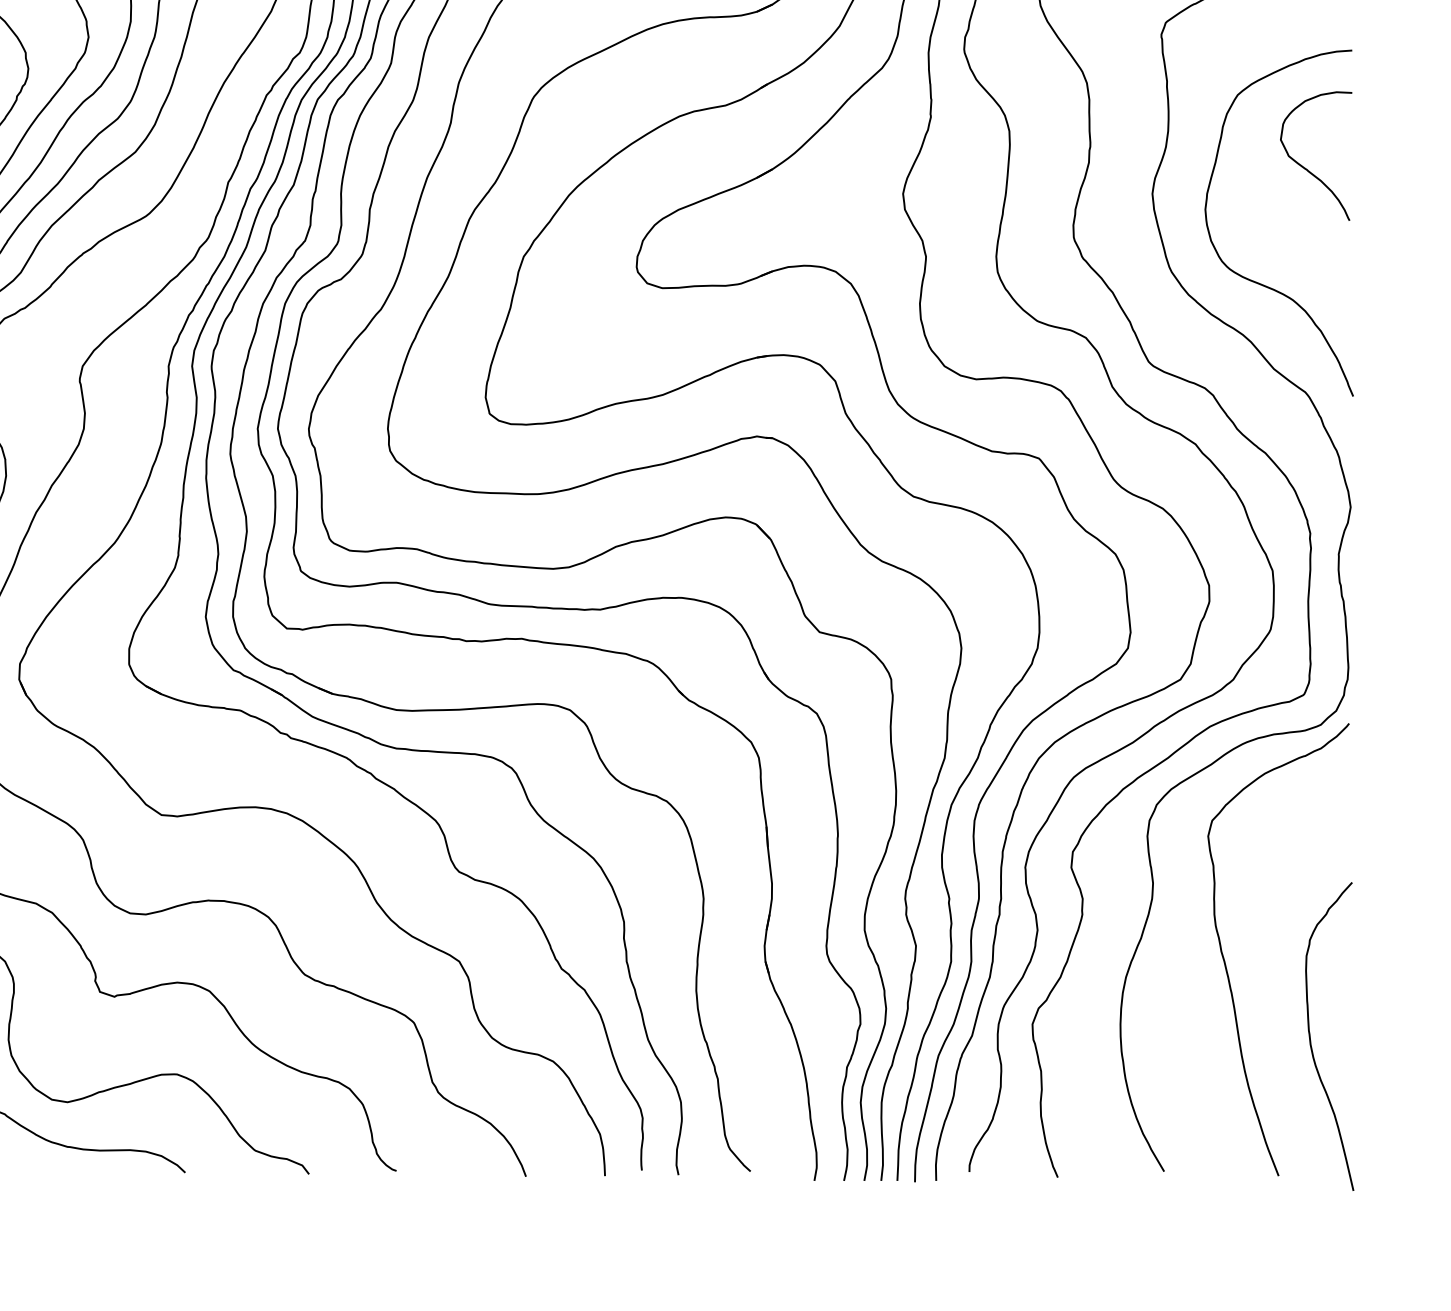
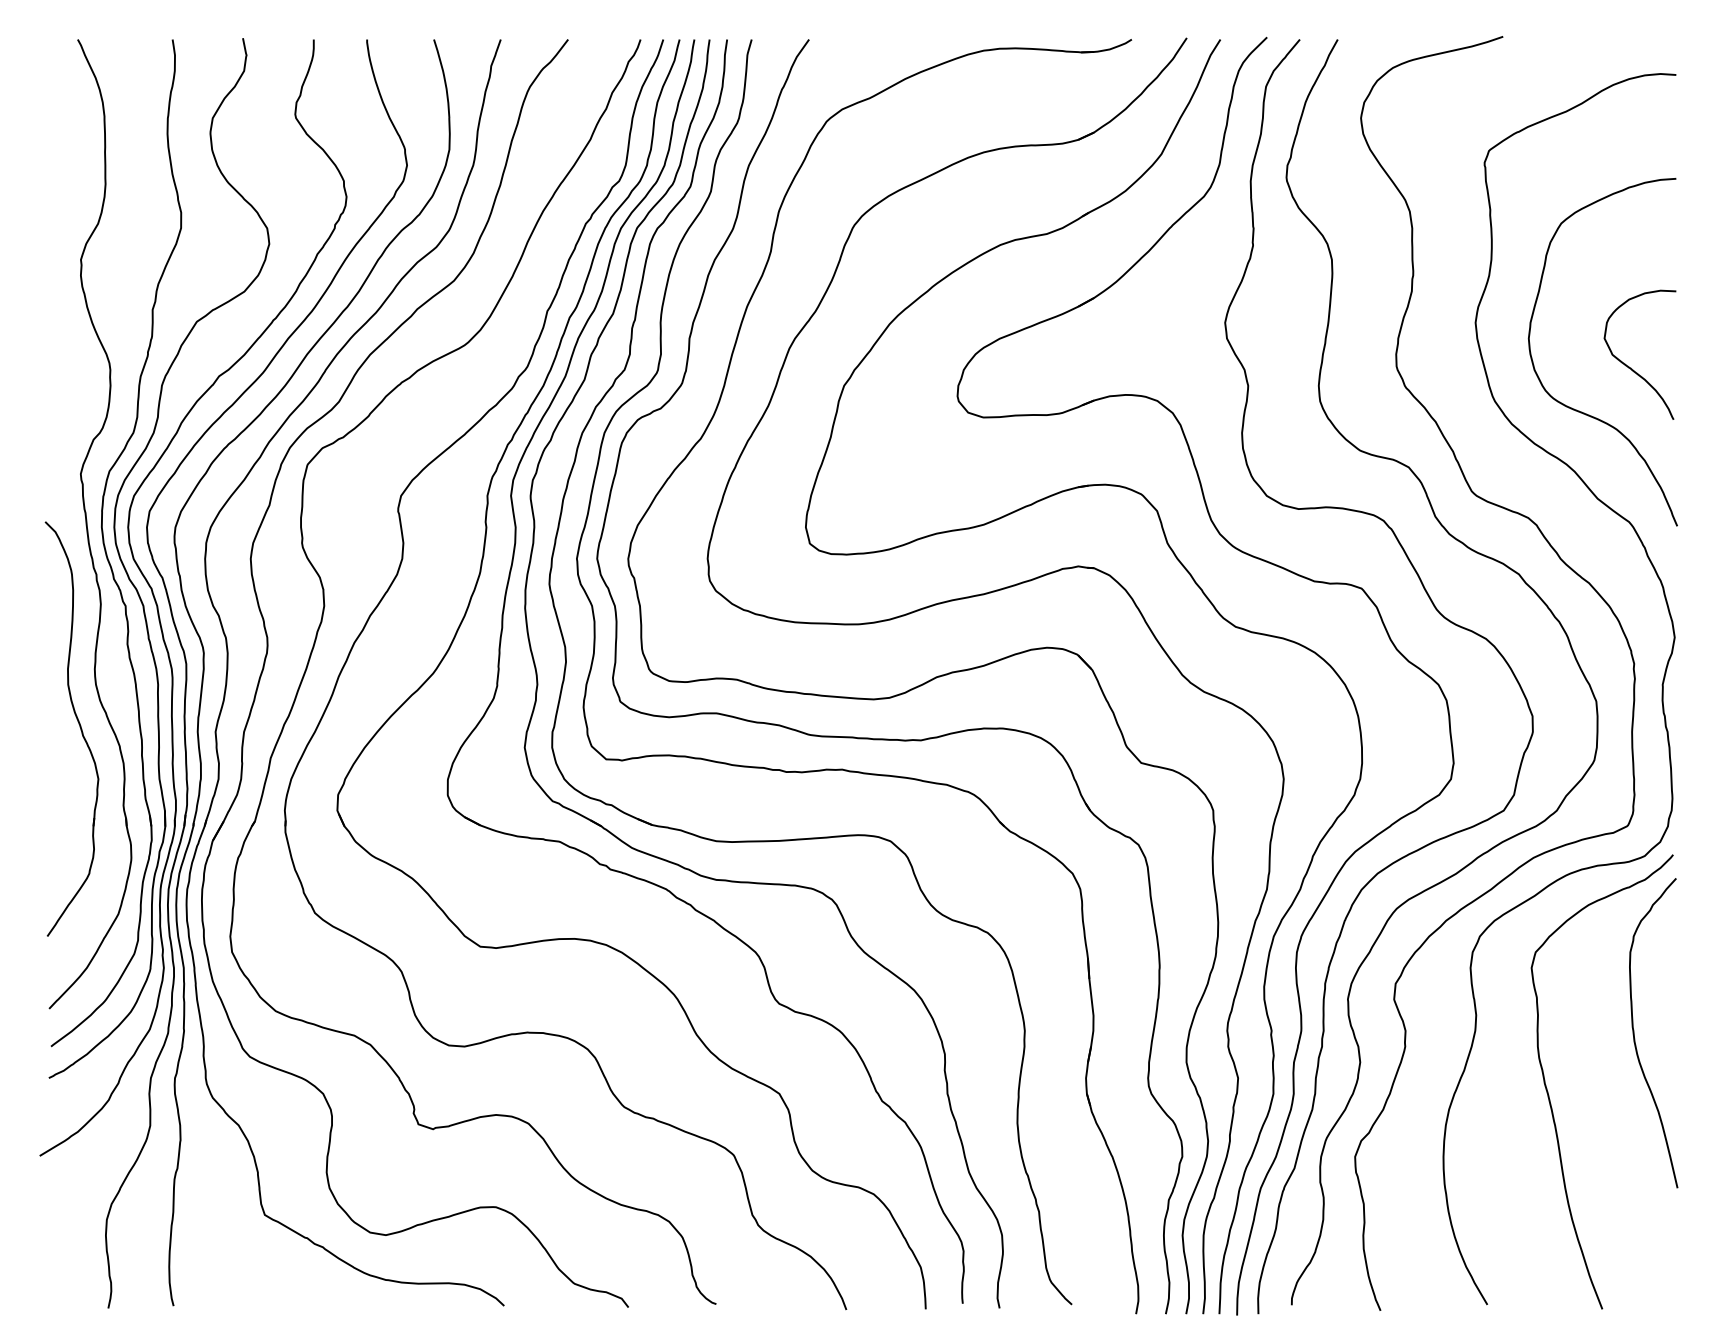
curve: (1305, 167) -> (1629, 366), moved
curve: (1311, 1041) -> (1635, 1038), moved

